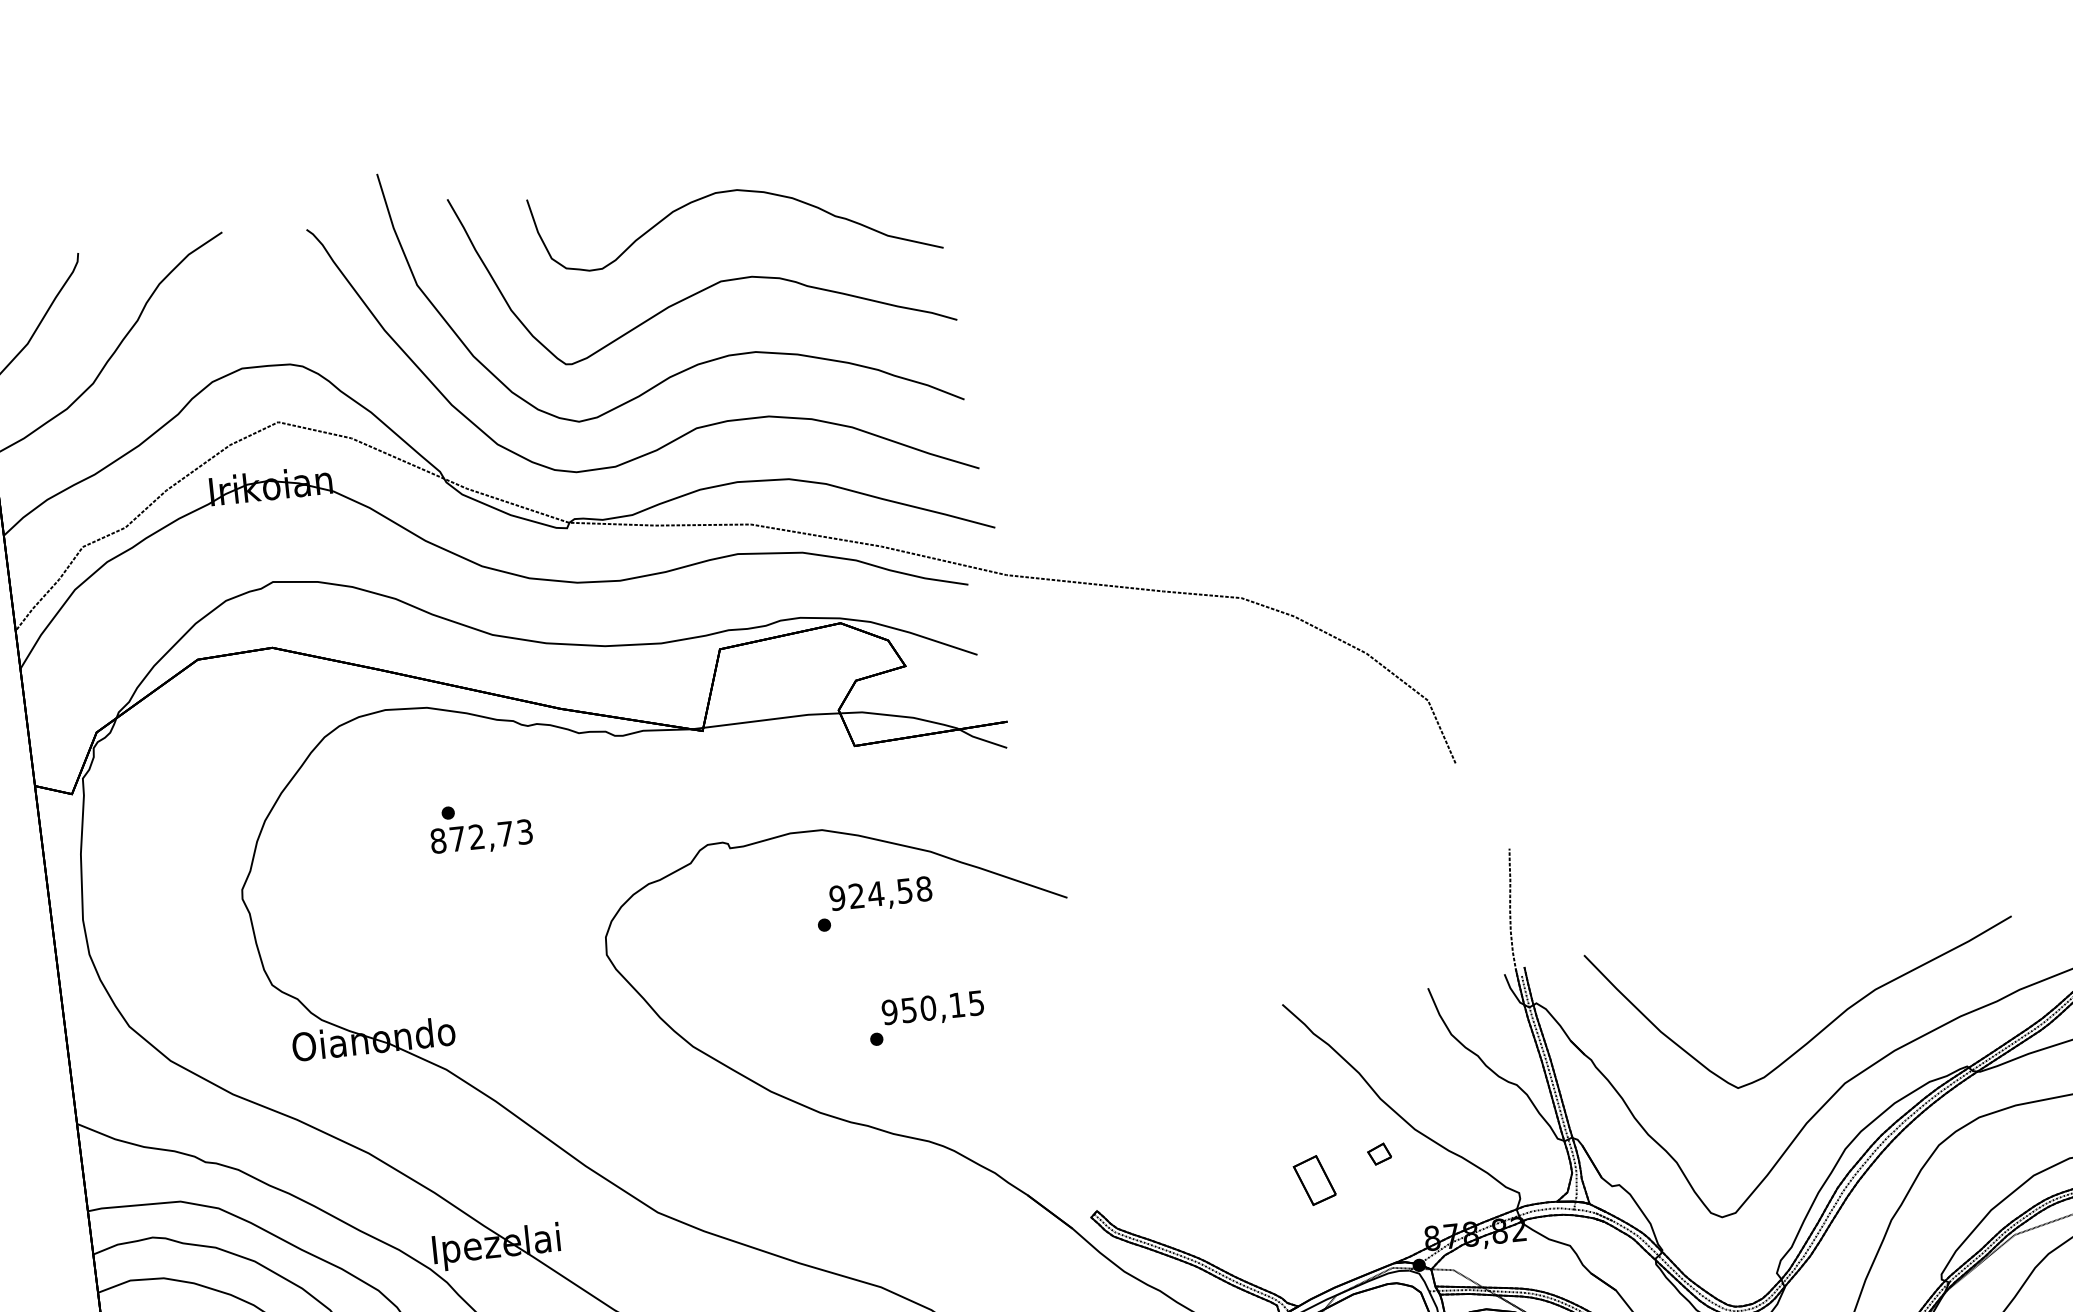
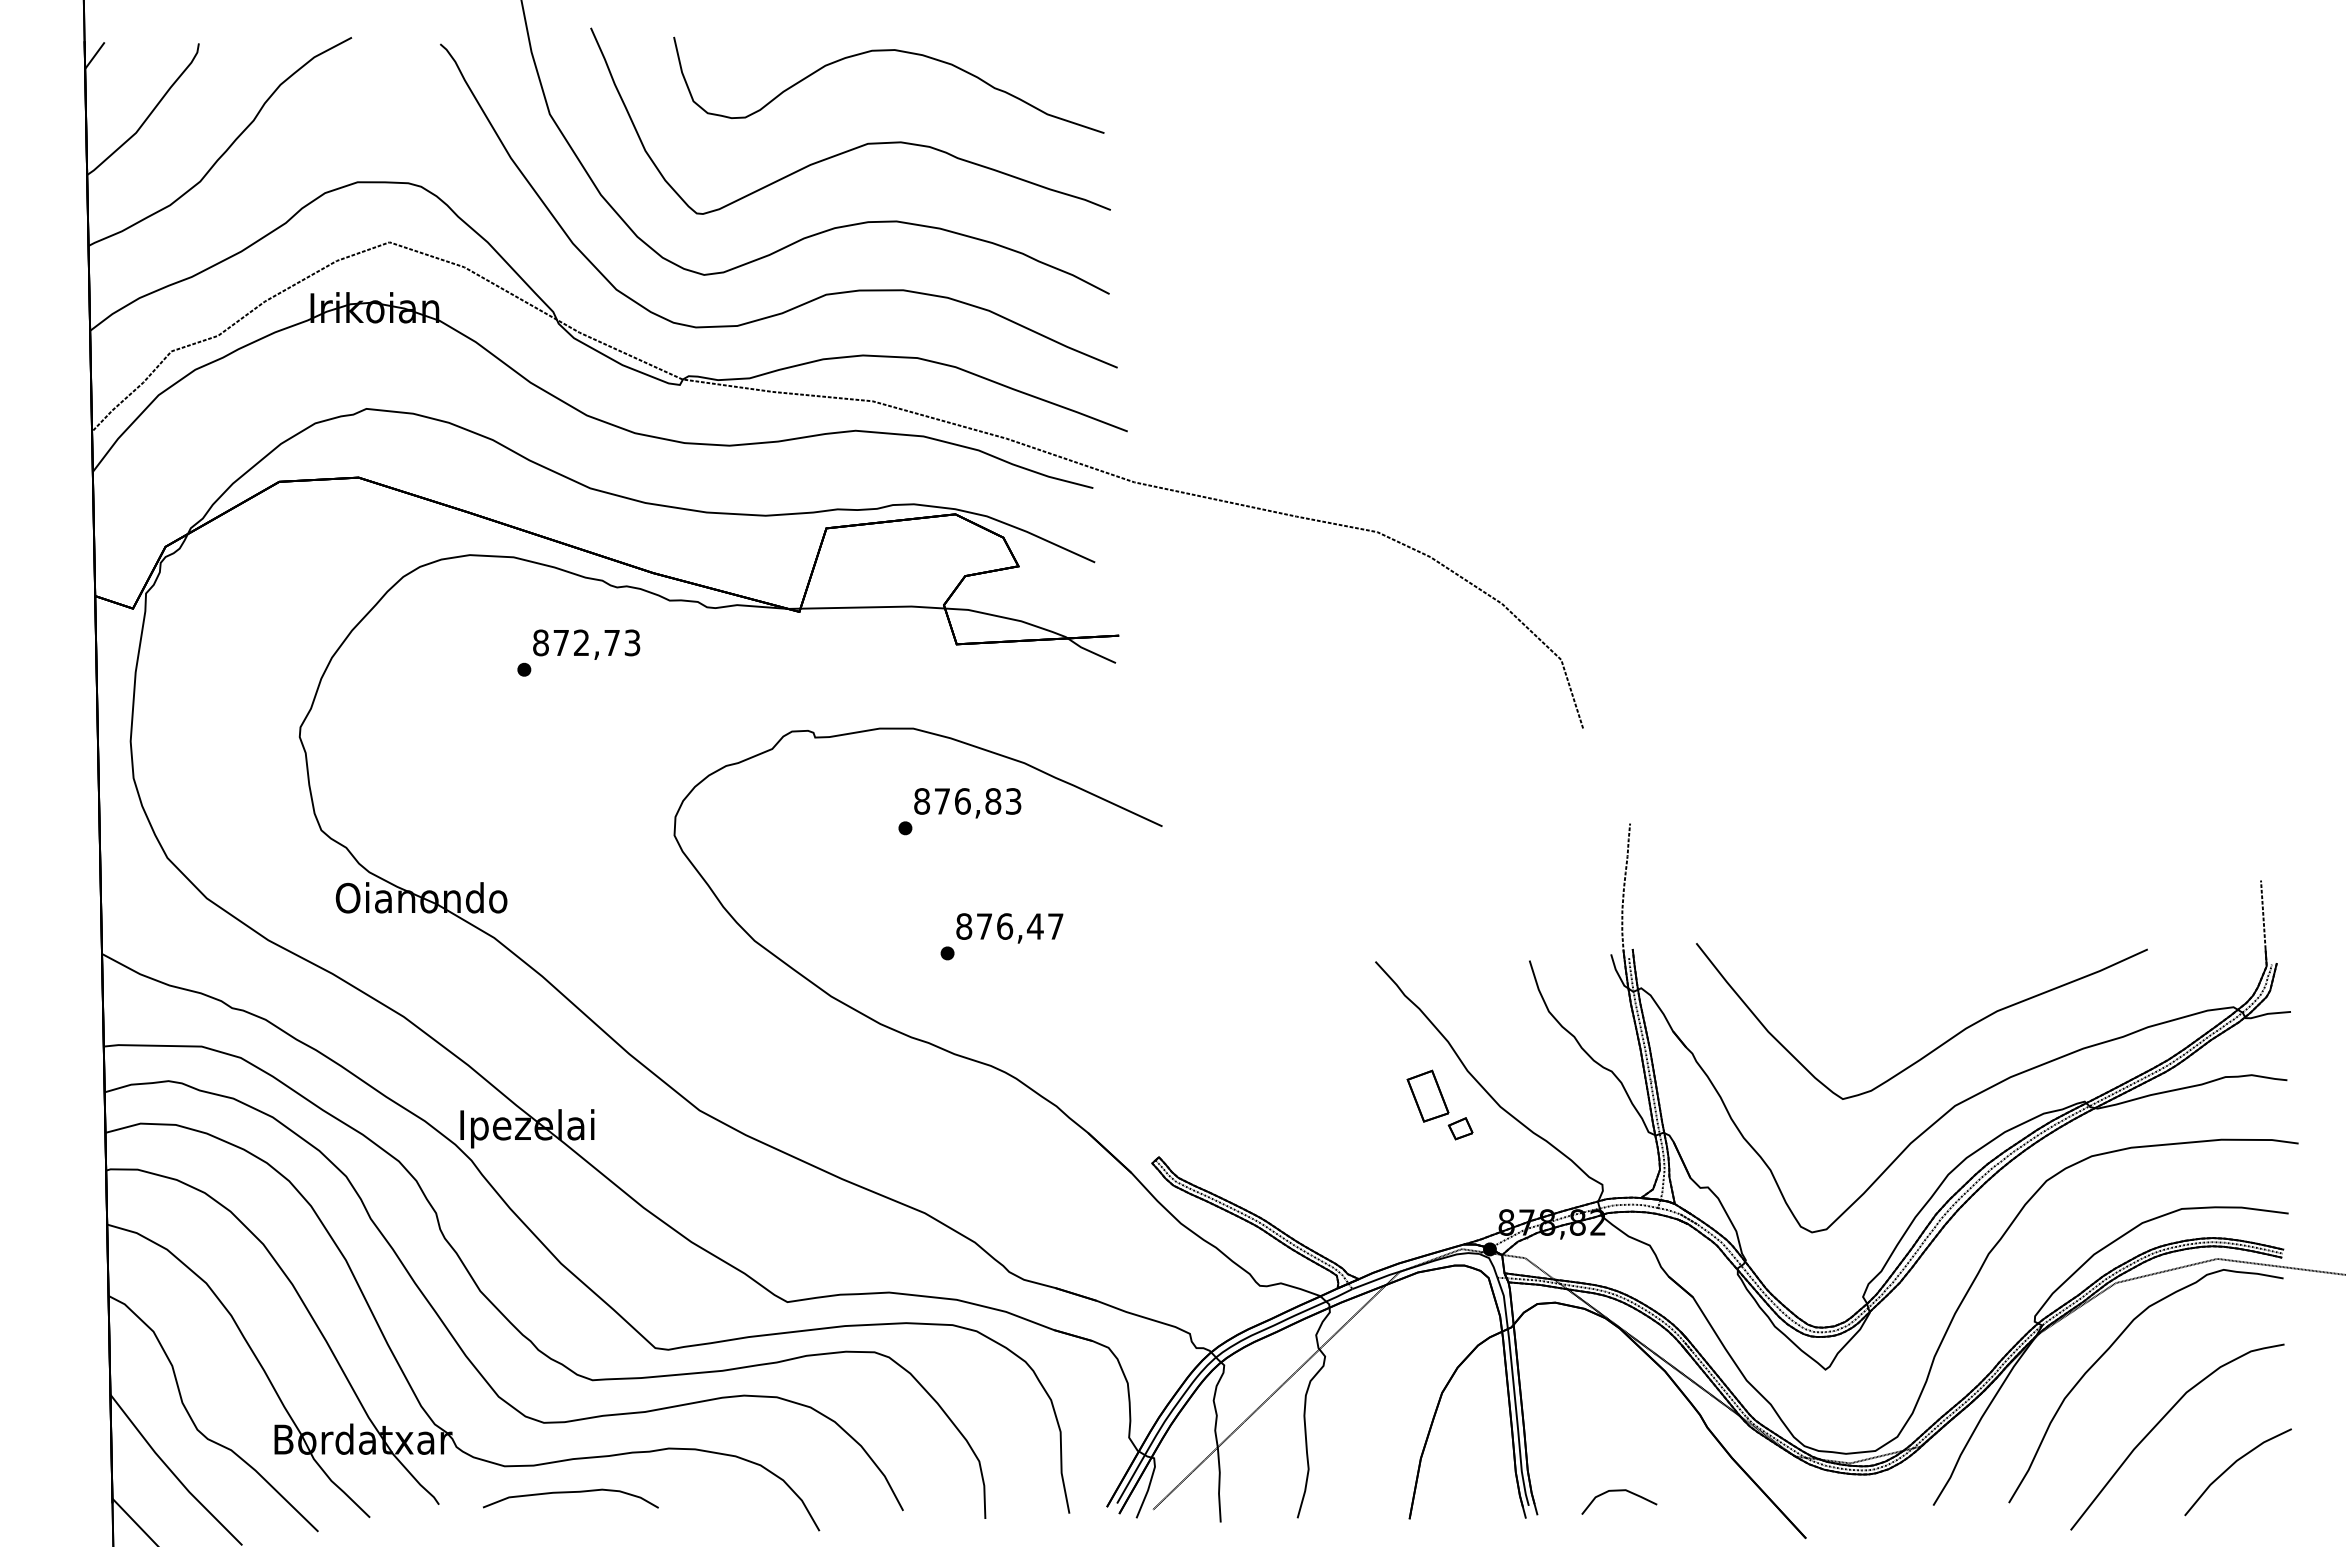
text: (481, 838) -> (586, 644), moved
text: (880, 893) -> (967, 801), 924,58 -> 876,83
text: (932, 1007) -> (1009, 926), 950,15 -> 876,47
part: (1314, 1179) -> (1427, 1095), moved

